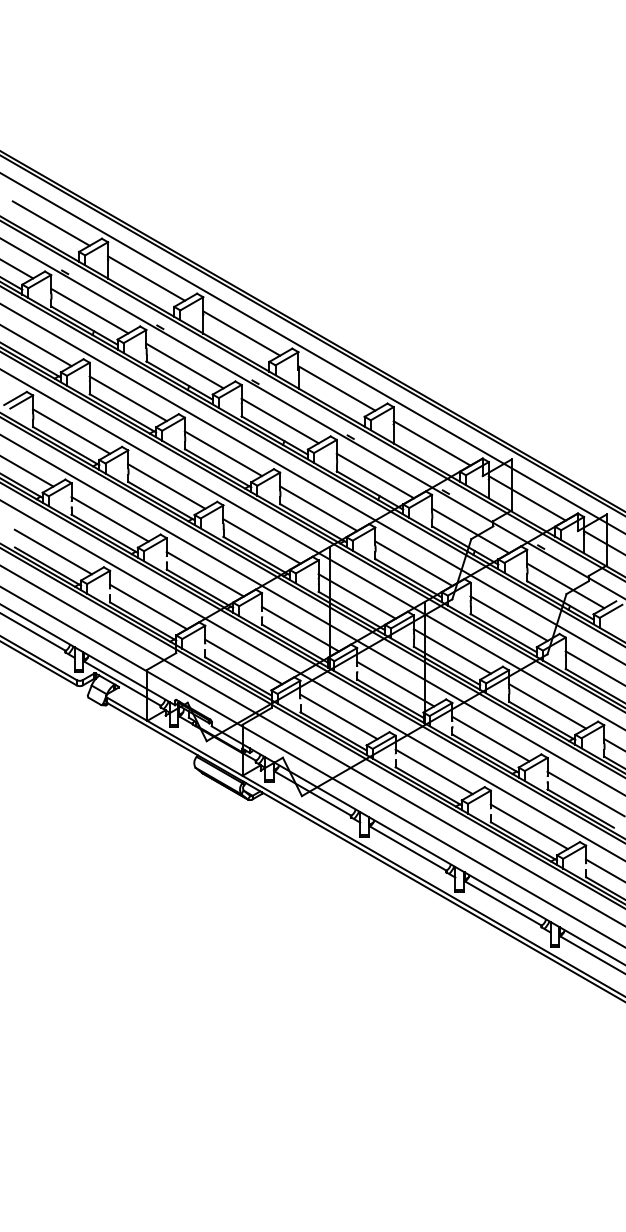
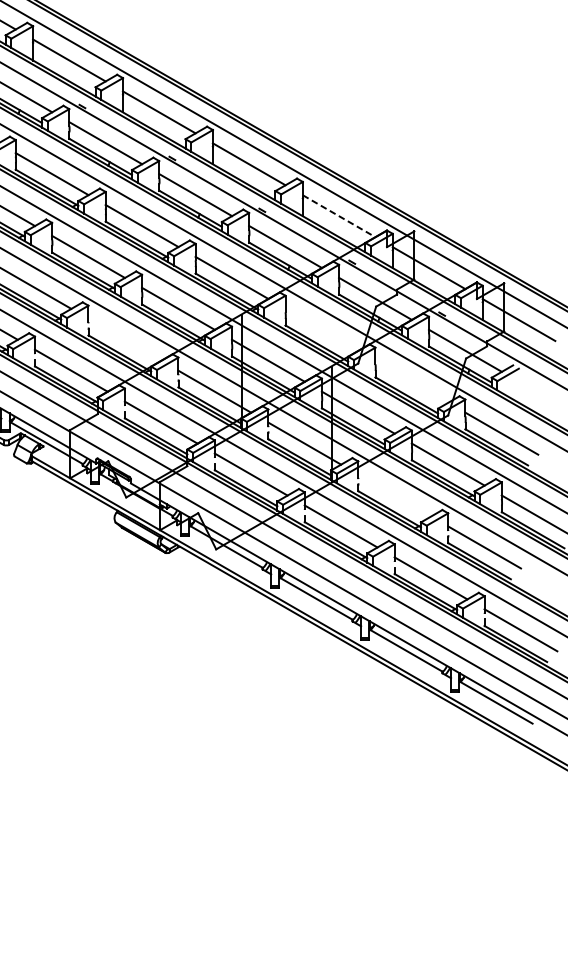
line: (432, 443) -> (339, 216), solid -> dashed
line: (413, 563) -> (321, 329), removed
line: (204, 573) -> (124, 339), removed
line: (508, 618) -> (411, 381), removed
line: (490, 738) -> (394, 494), removed

